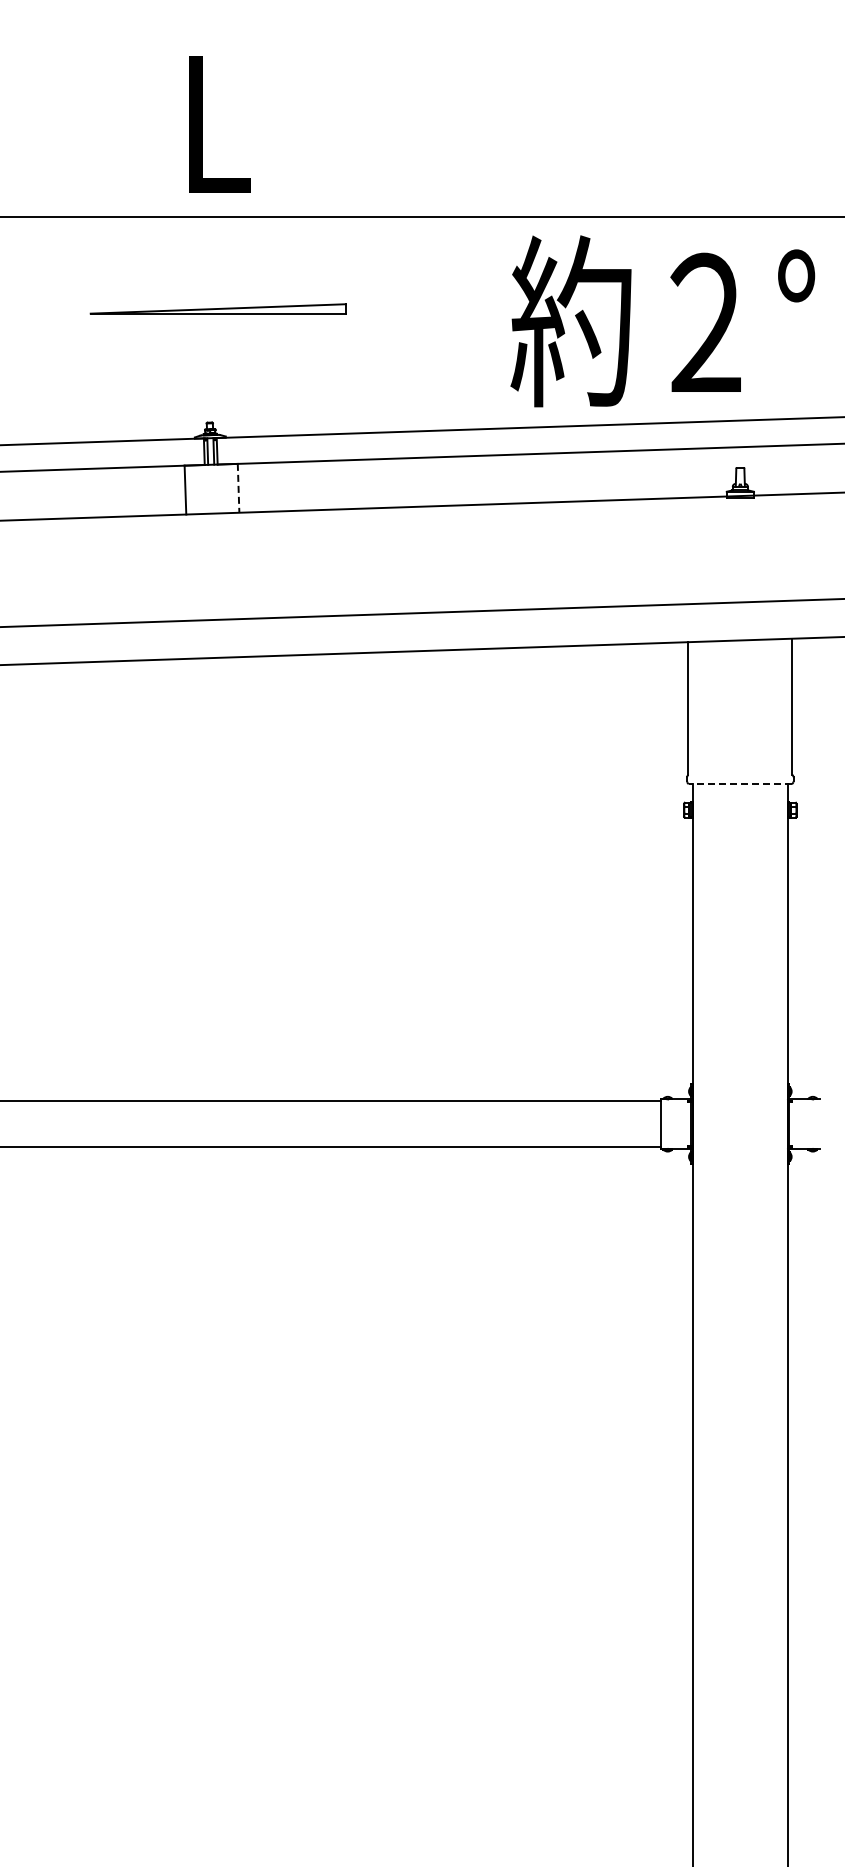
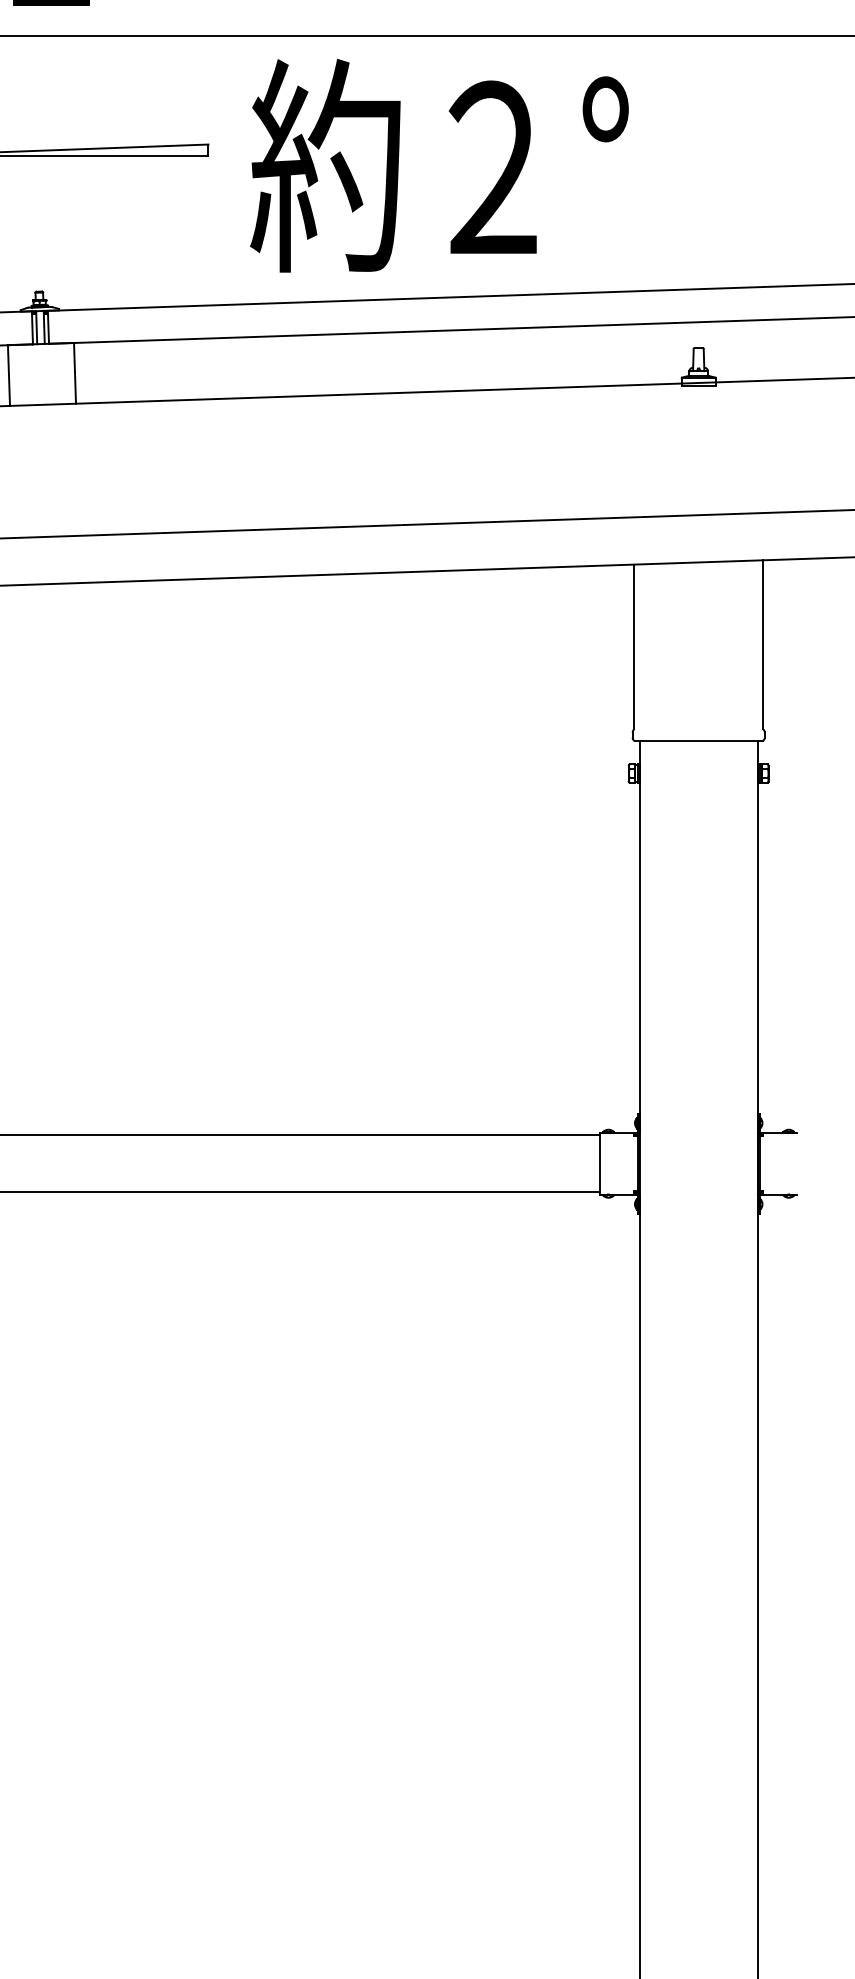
text: (662, 321) -> (439, 165), moved
line: (238, 488) -> (74, 373), dashed -> solid
line: (740, 784) -> (698, 741), dashed -> solid

